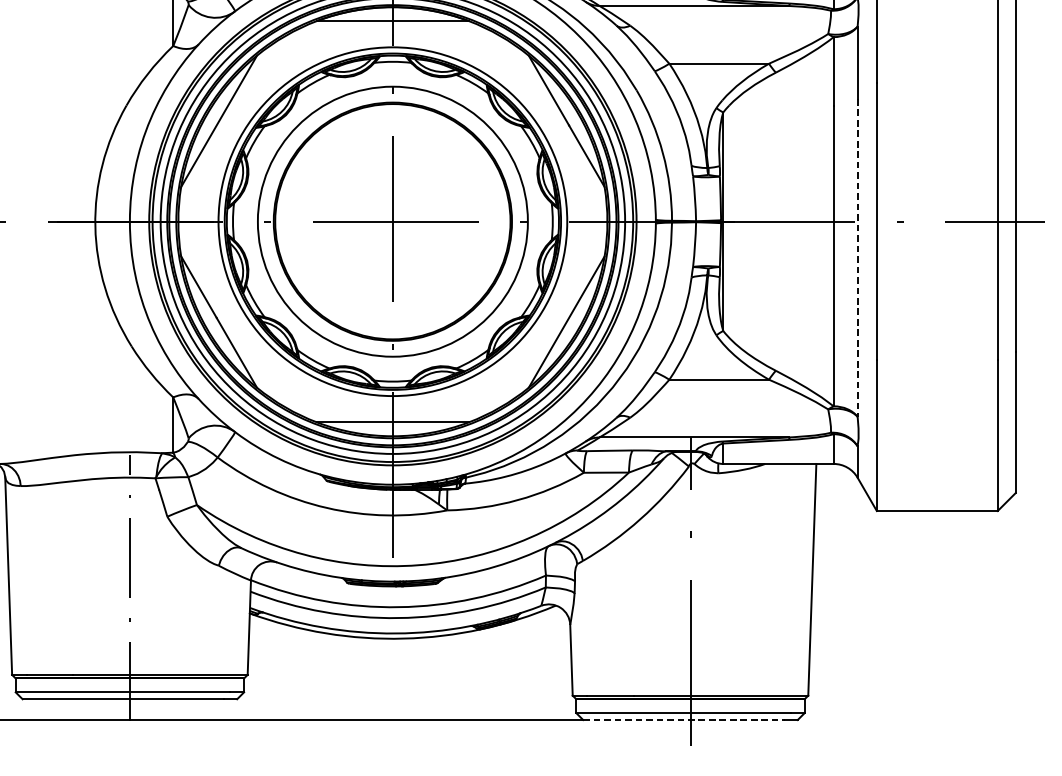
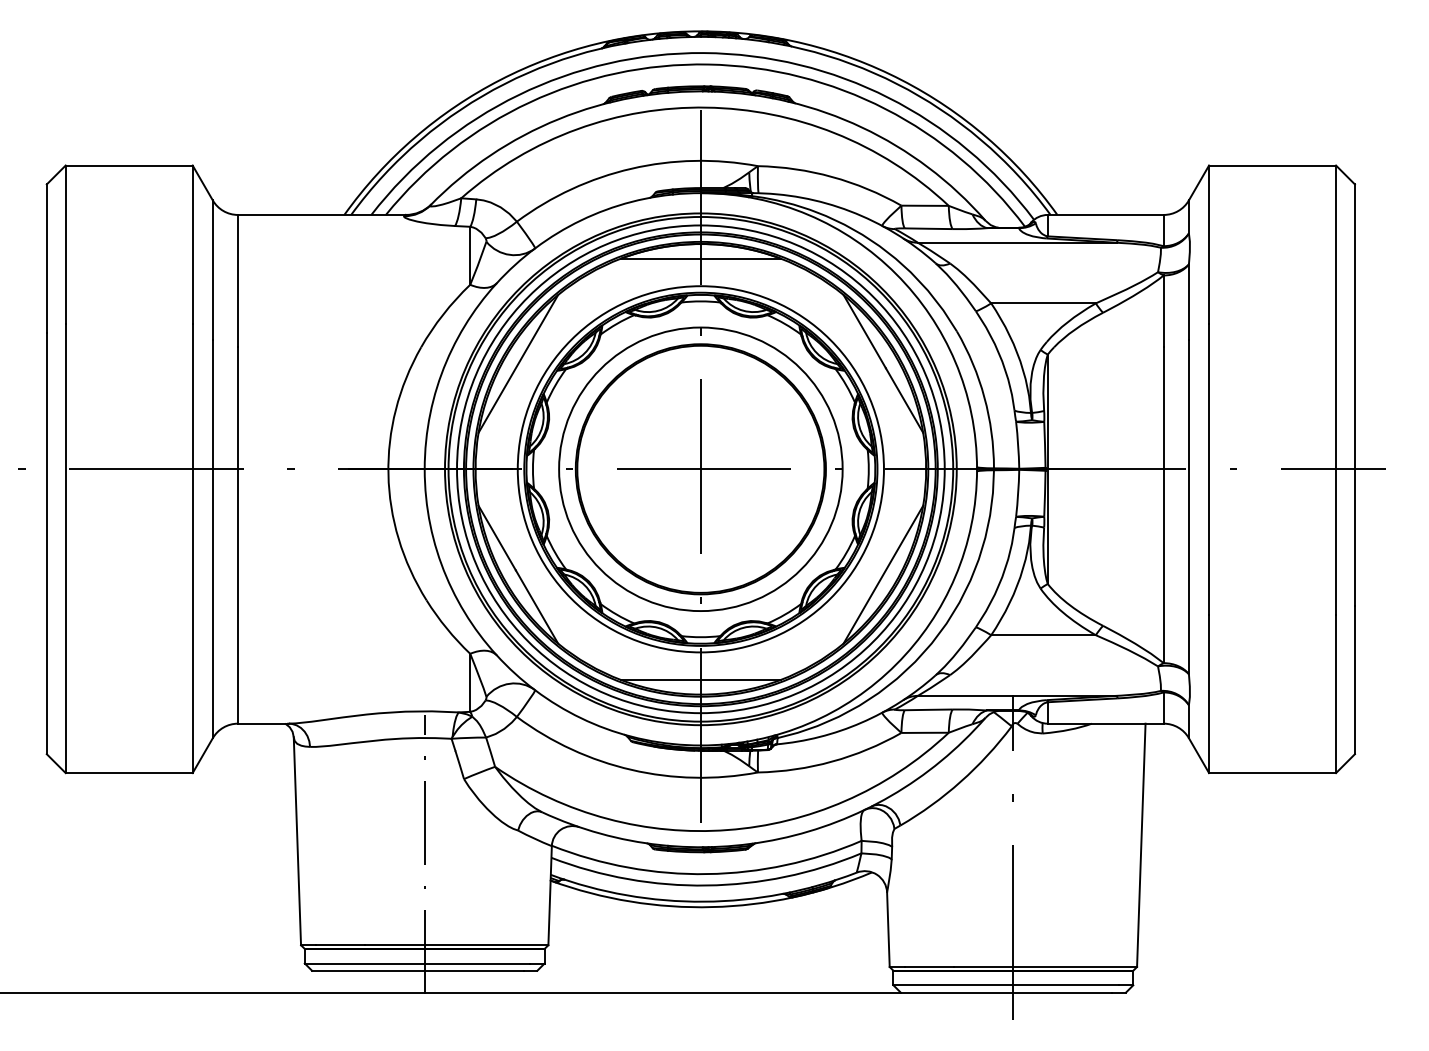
line: (857, 258) -> (1188, 507), dashed -> solid
line: (683, 719) -> (1006, 992), dashed -> solid

